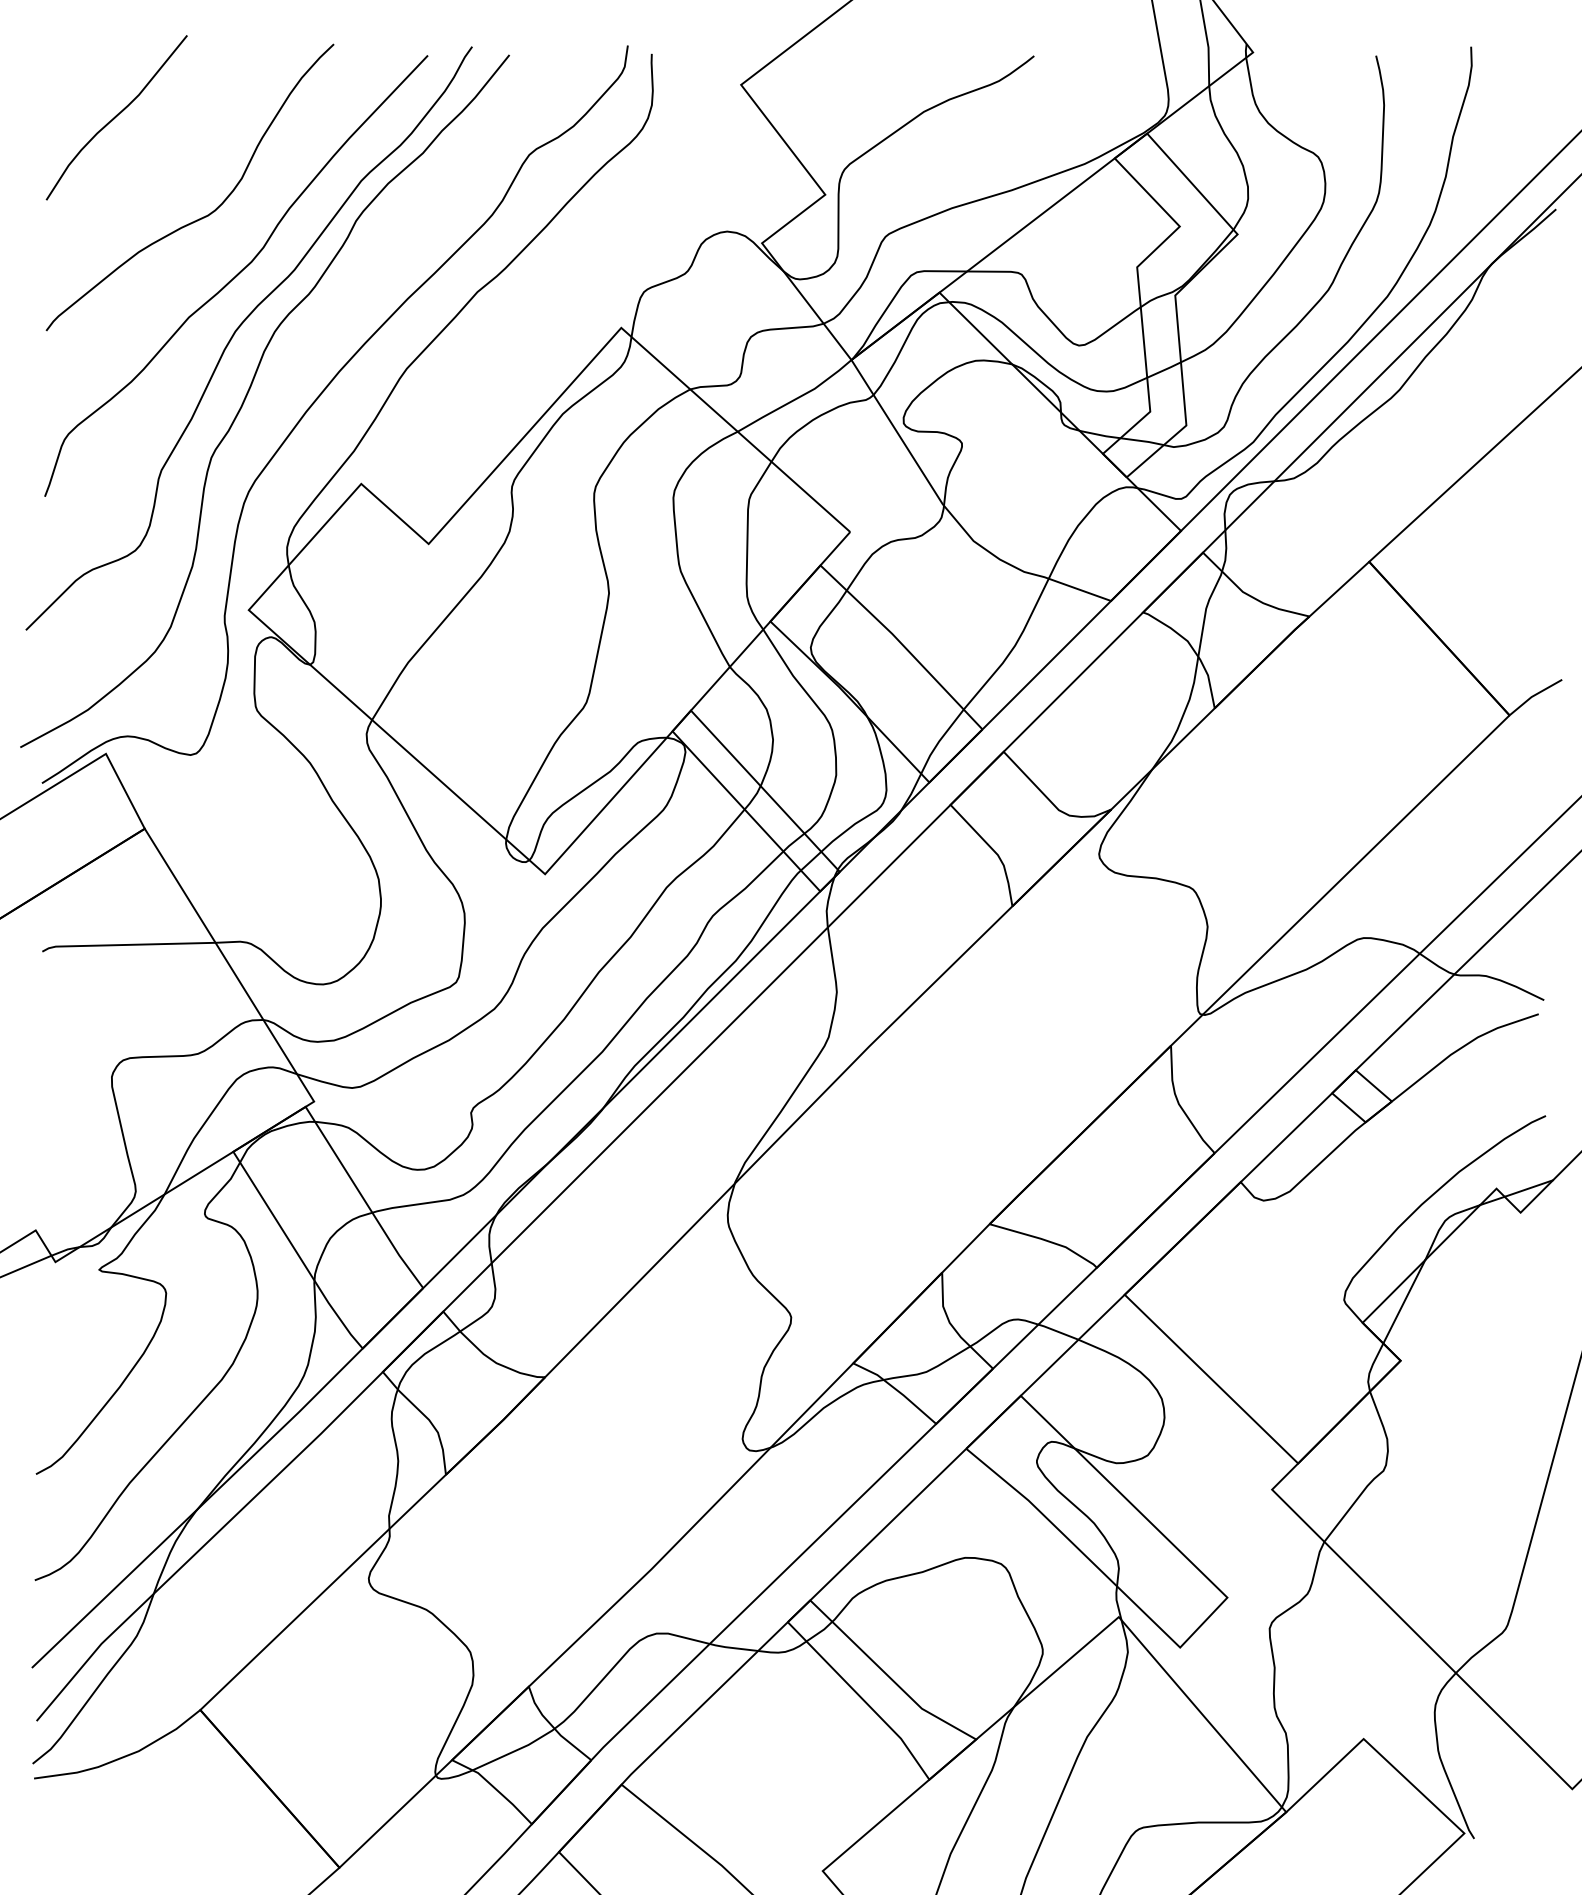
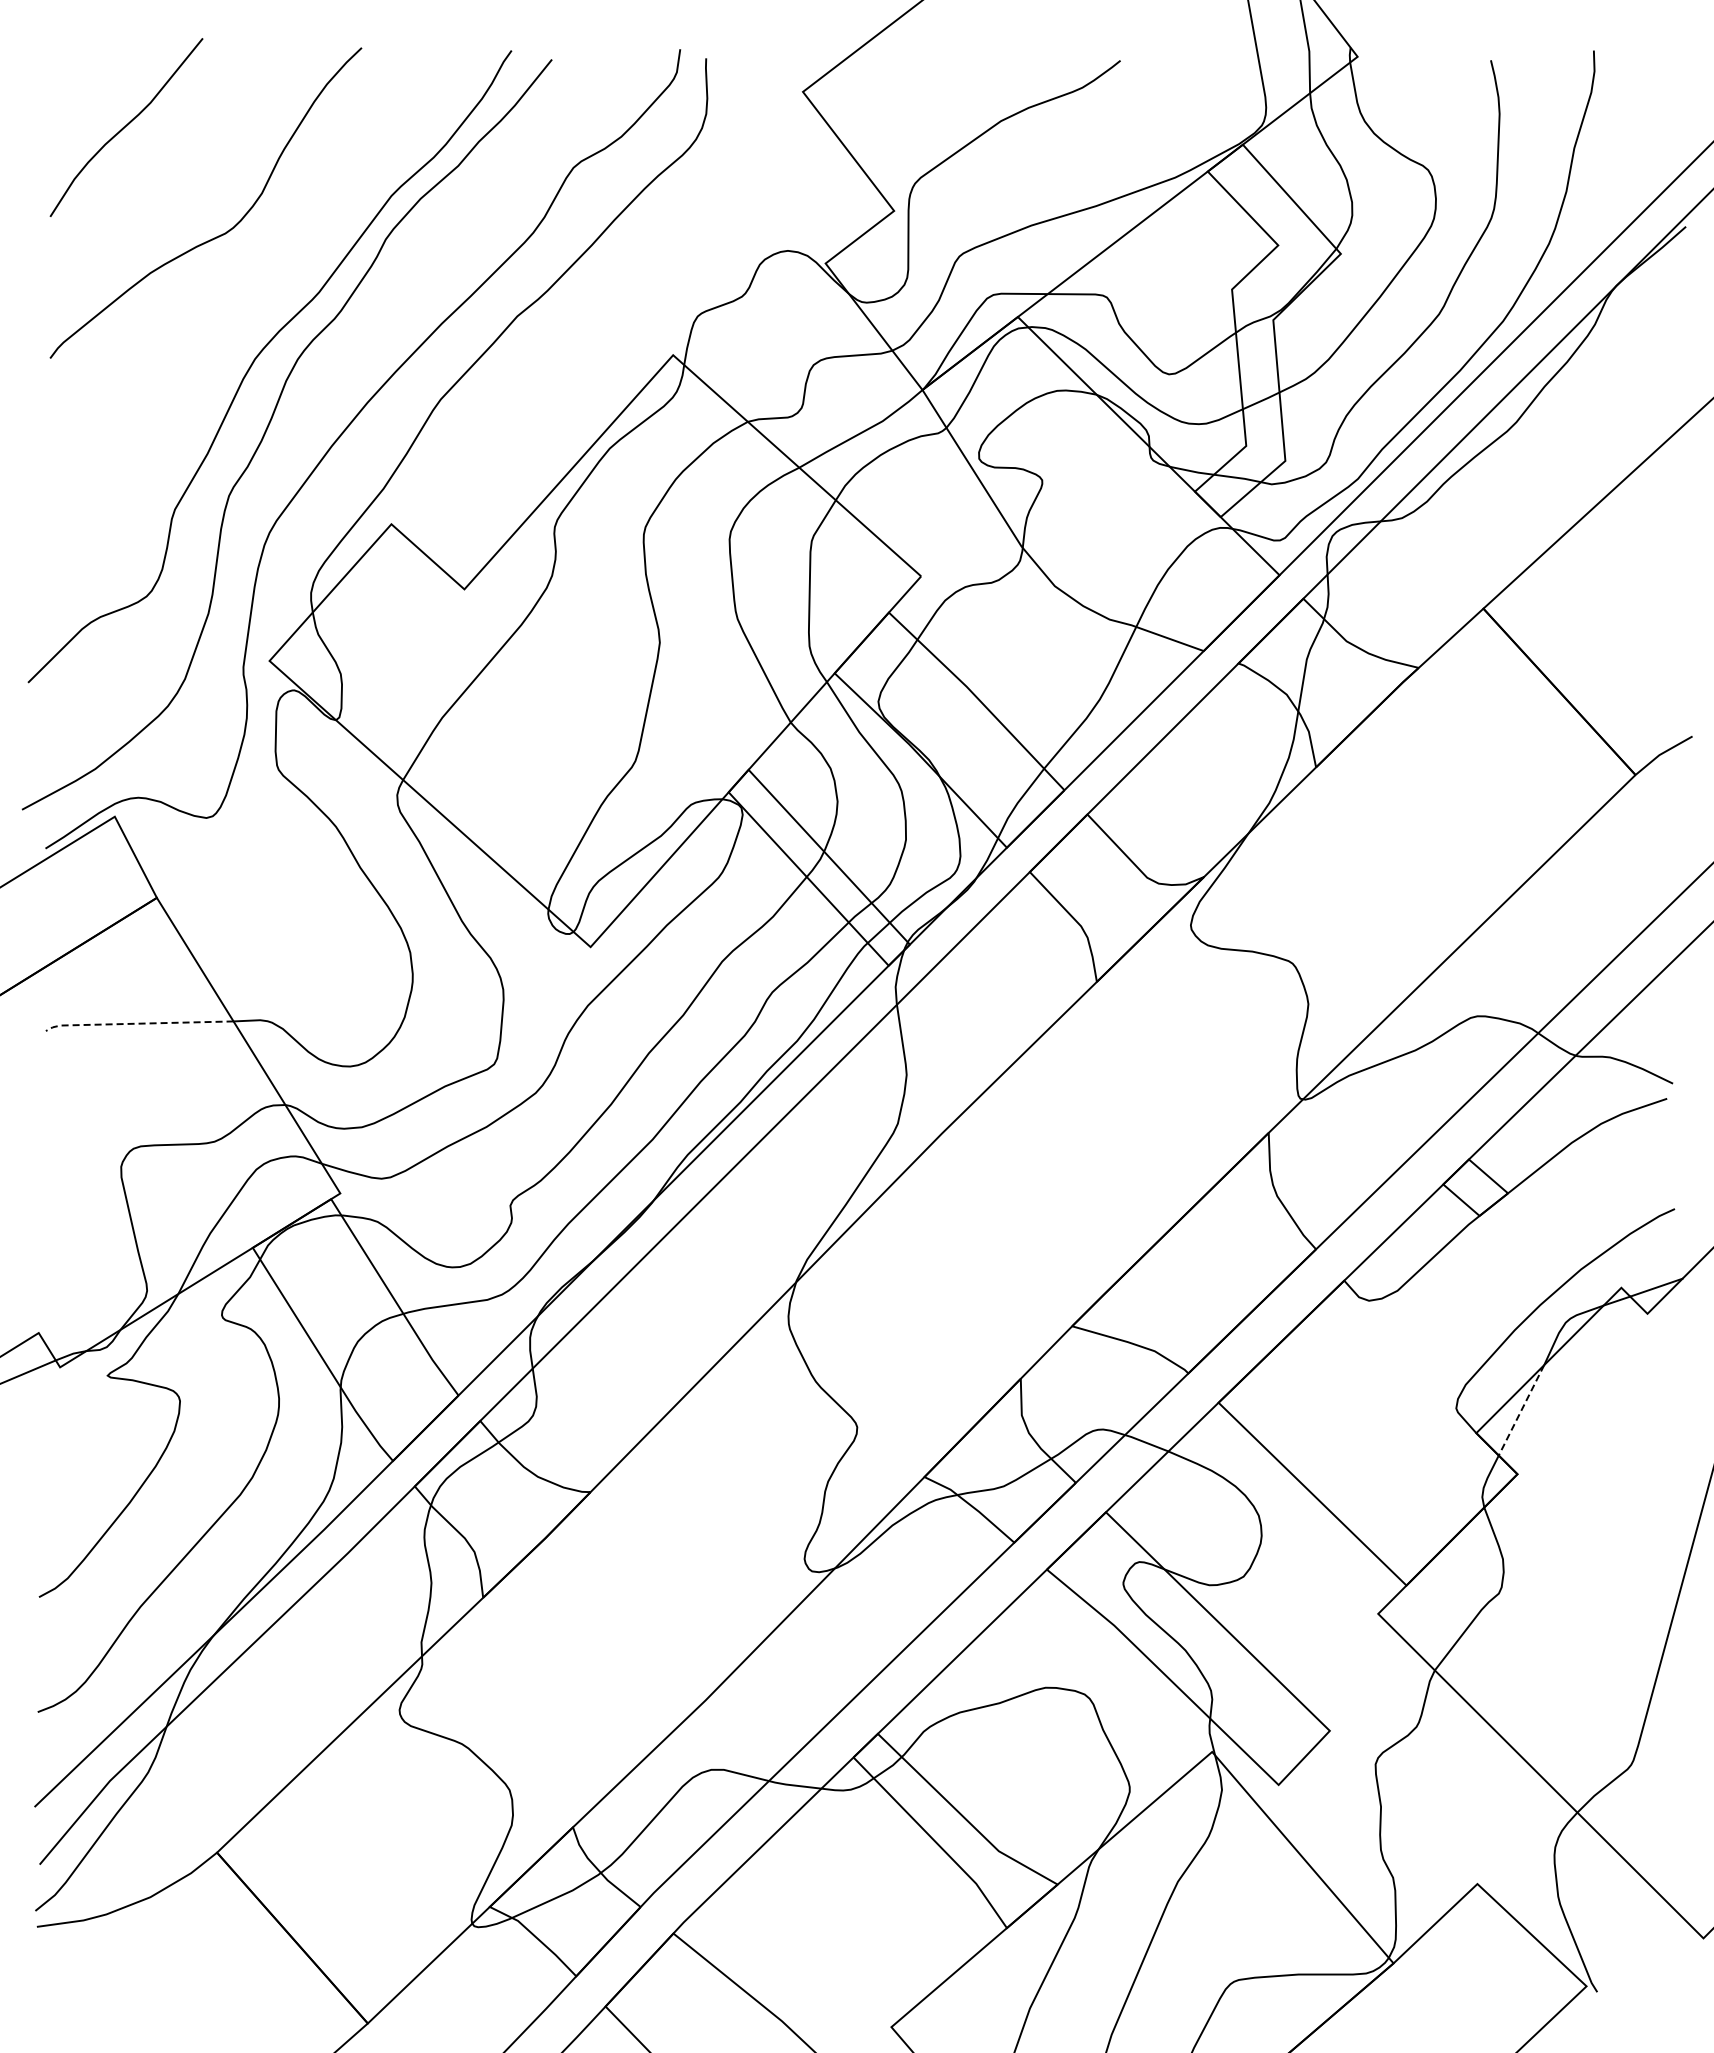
curve: (236, 275) -> (256, 298), removed
line: (127, 944) -> (138, 1023), solid -> dashed
line: (1404, 1301) -> (1521, 1410), solid -> dashed

